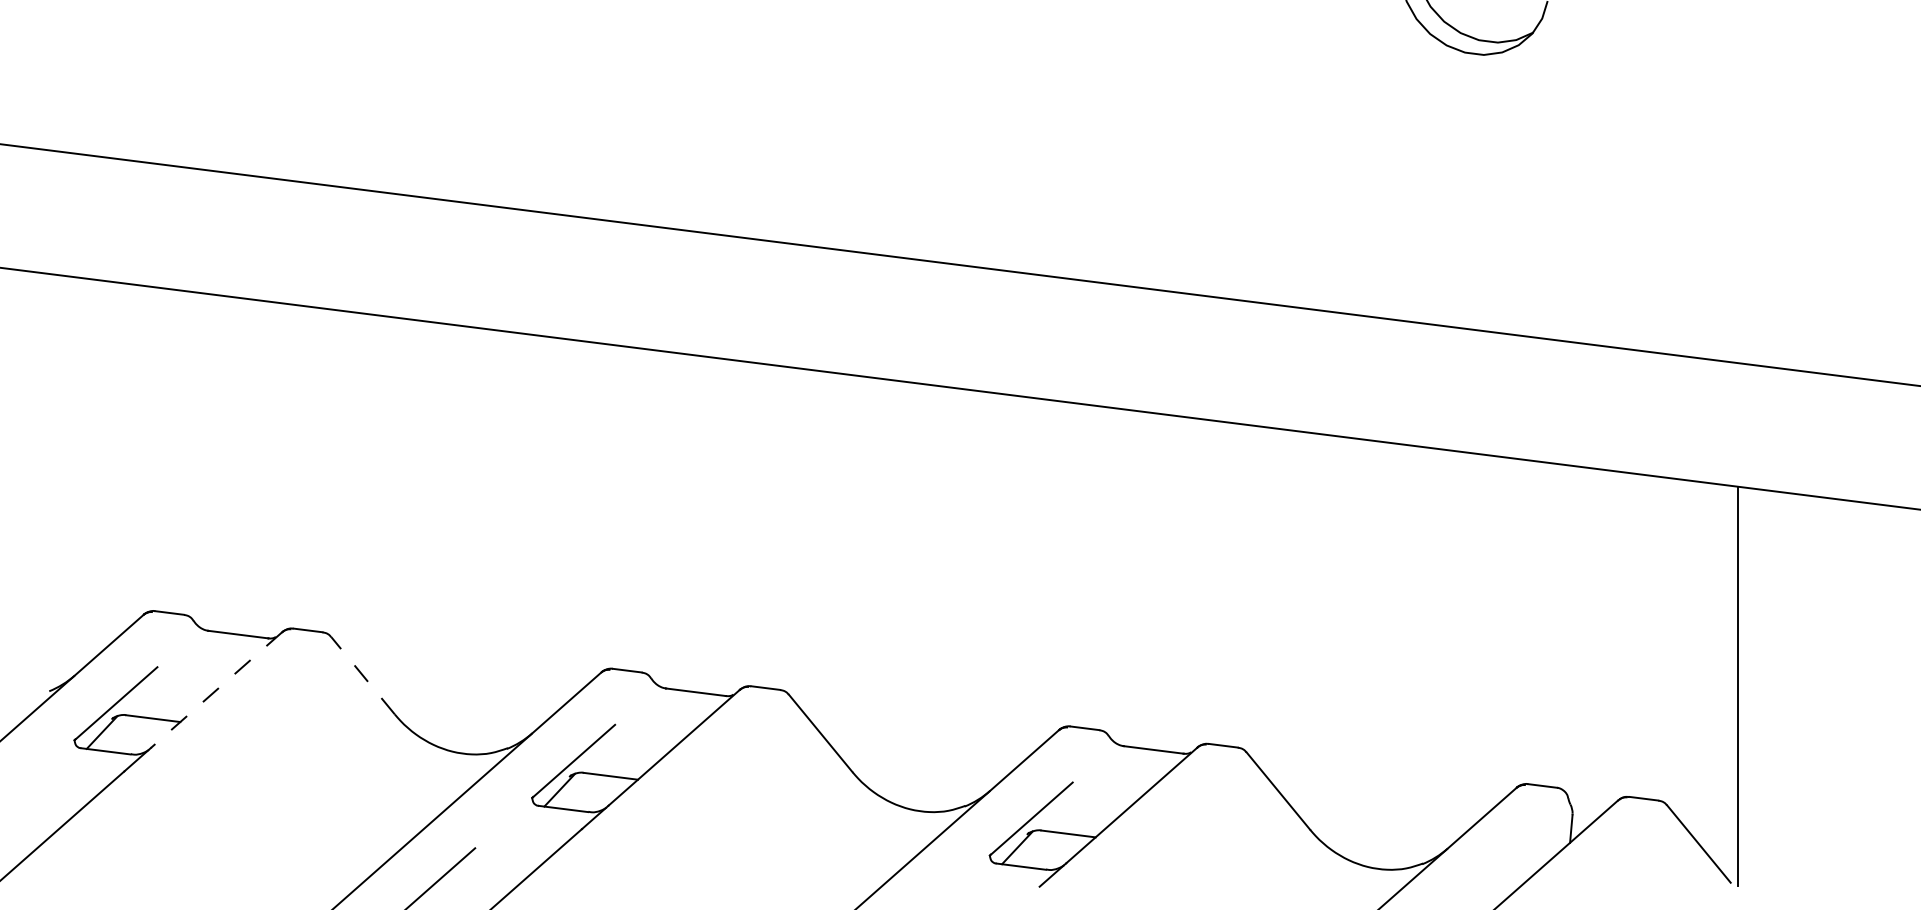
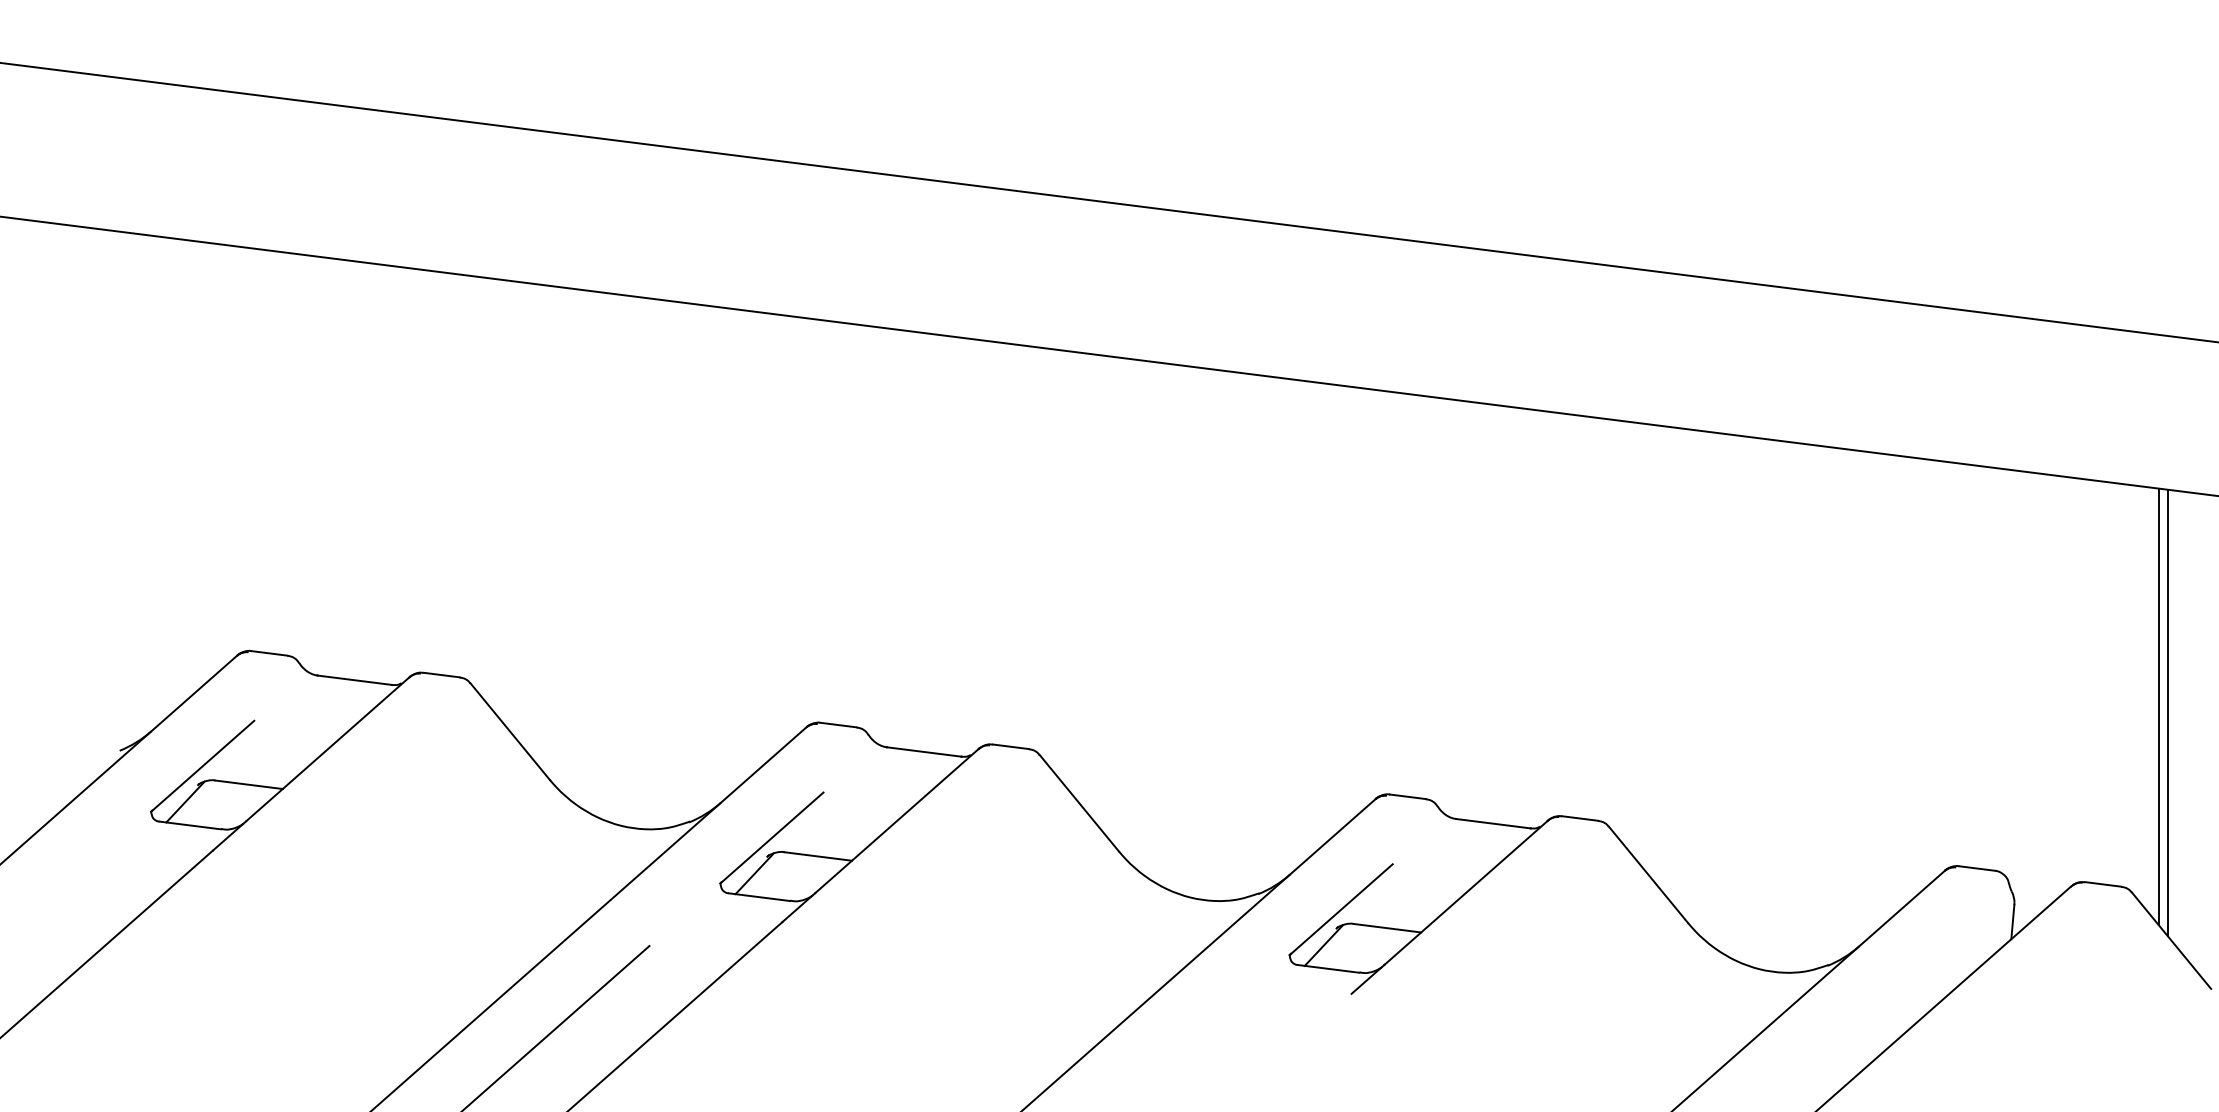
line: (1688, 655) -> (2158, 706), added
line: (1695, 660) -> (2167, 712), added
line: (362, 675) -> (509, 731), dashed -> solid
line: (216, 690) -> (327, 749), dashed -> solid

